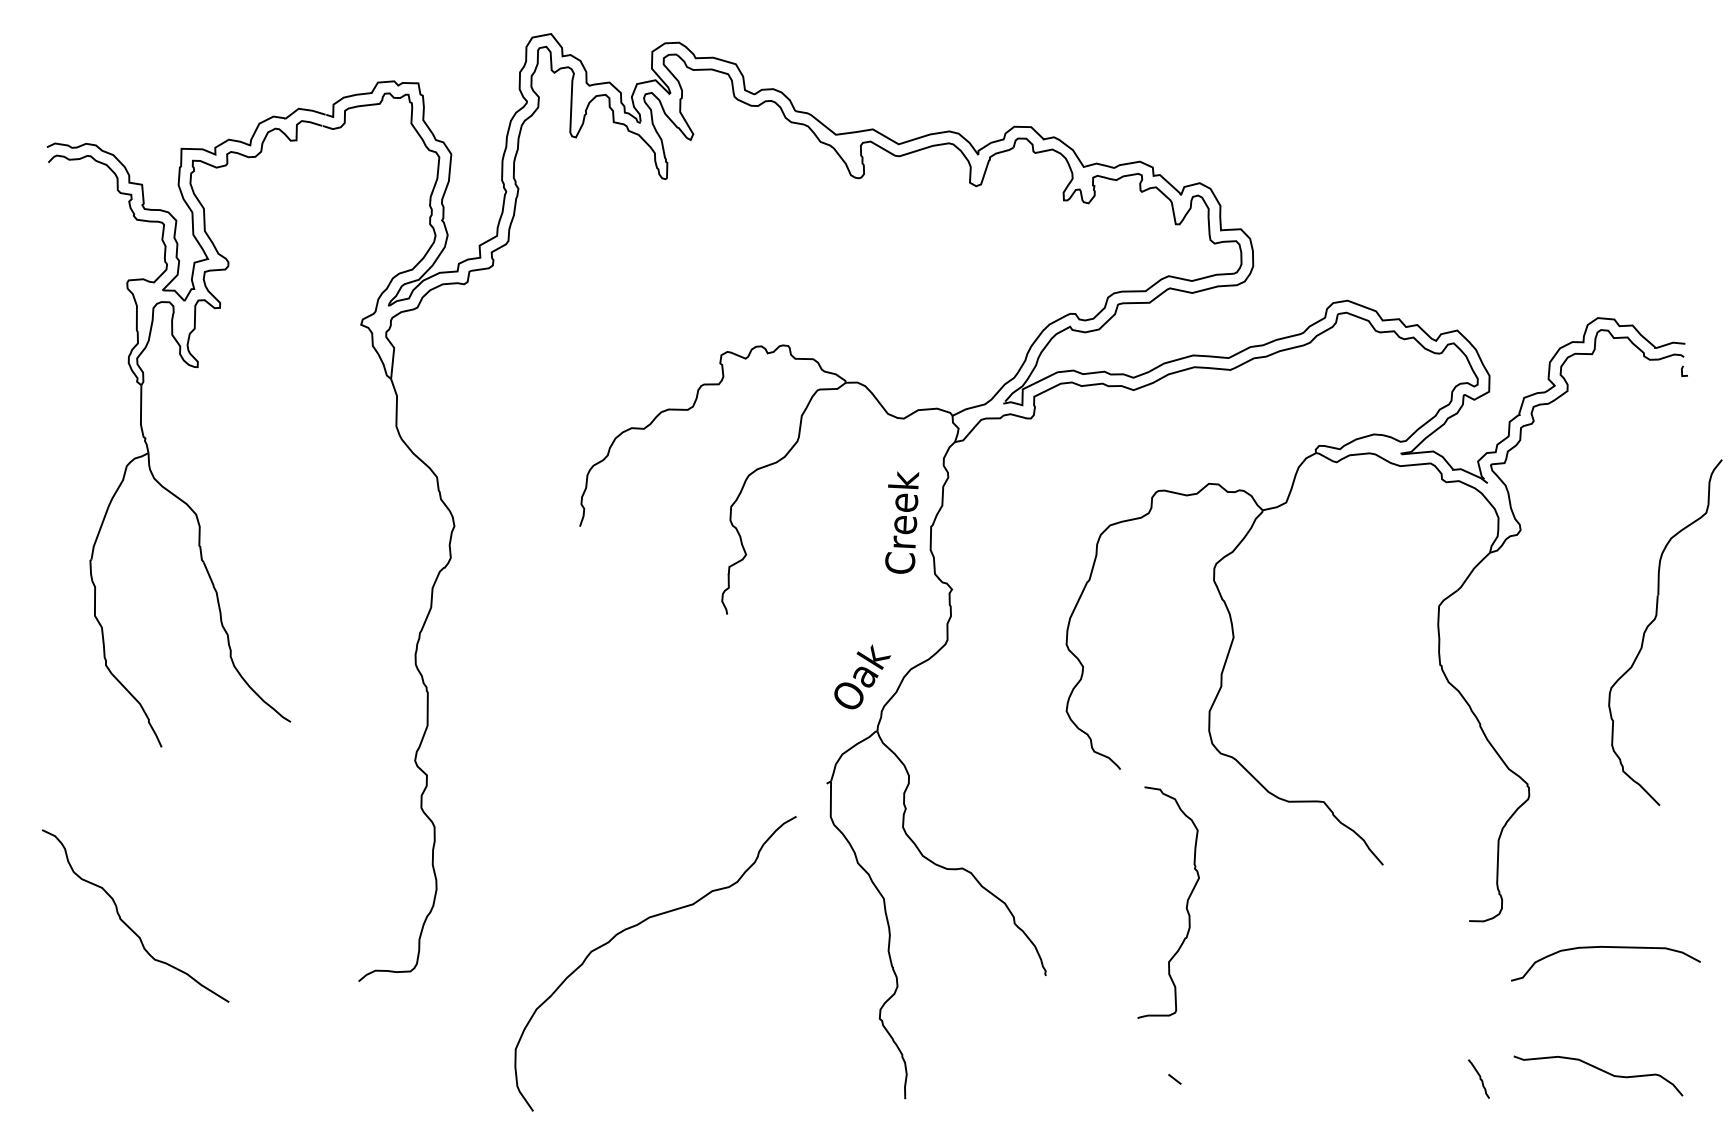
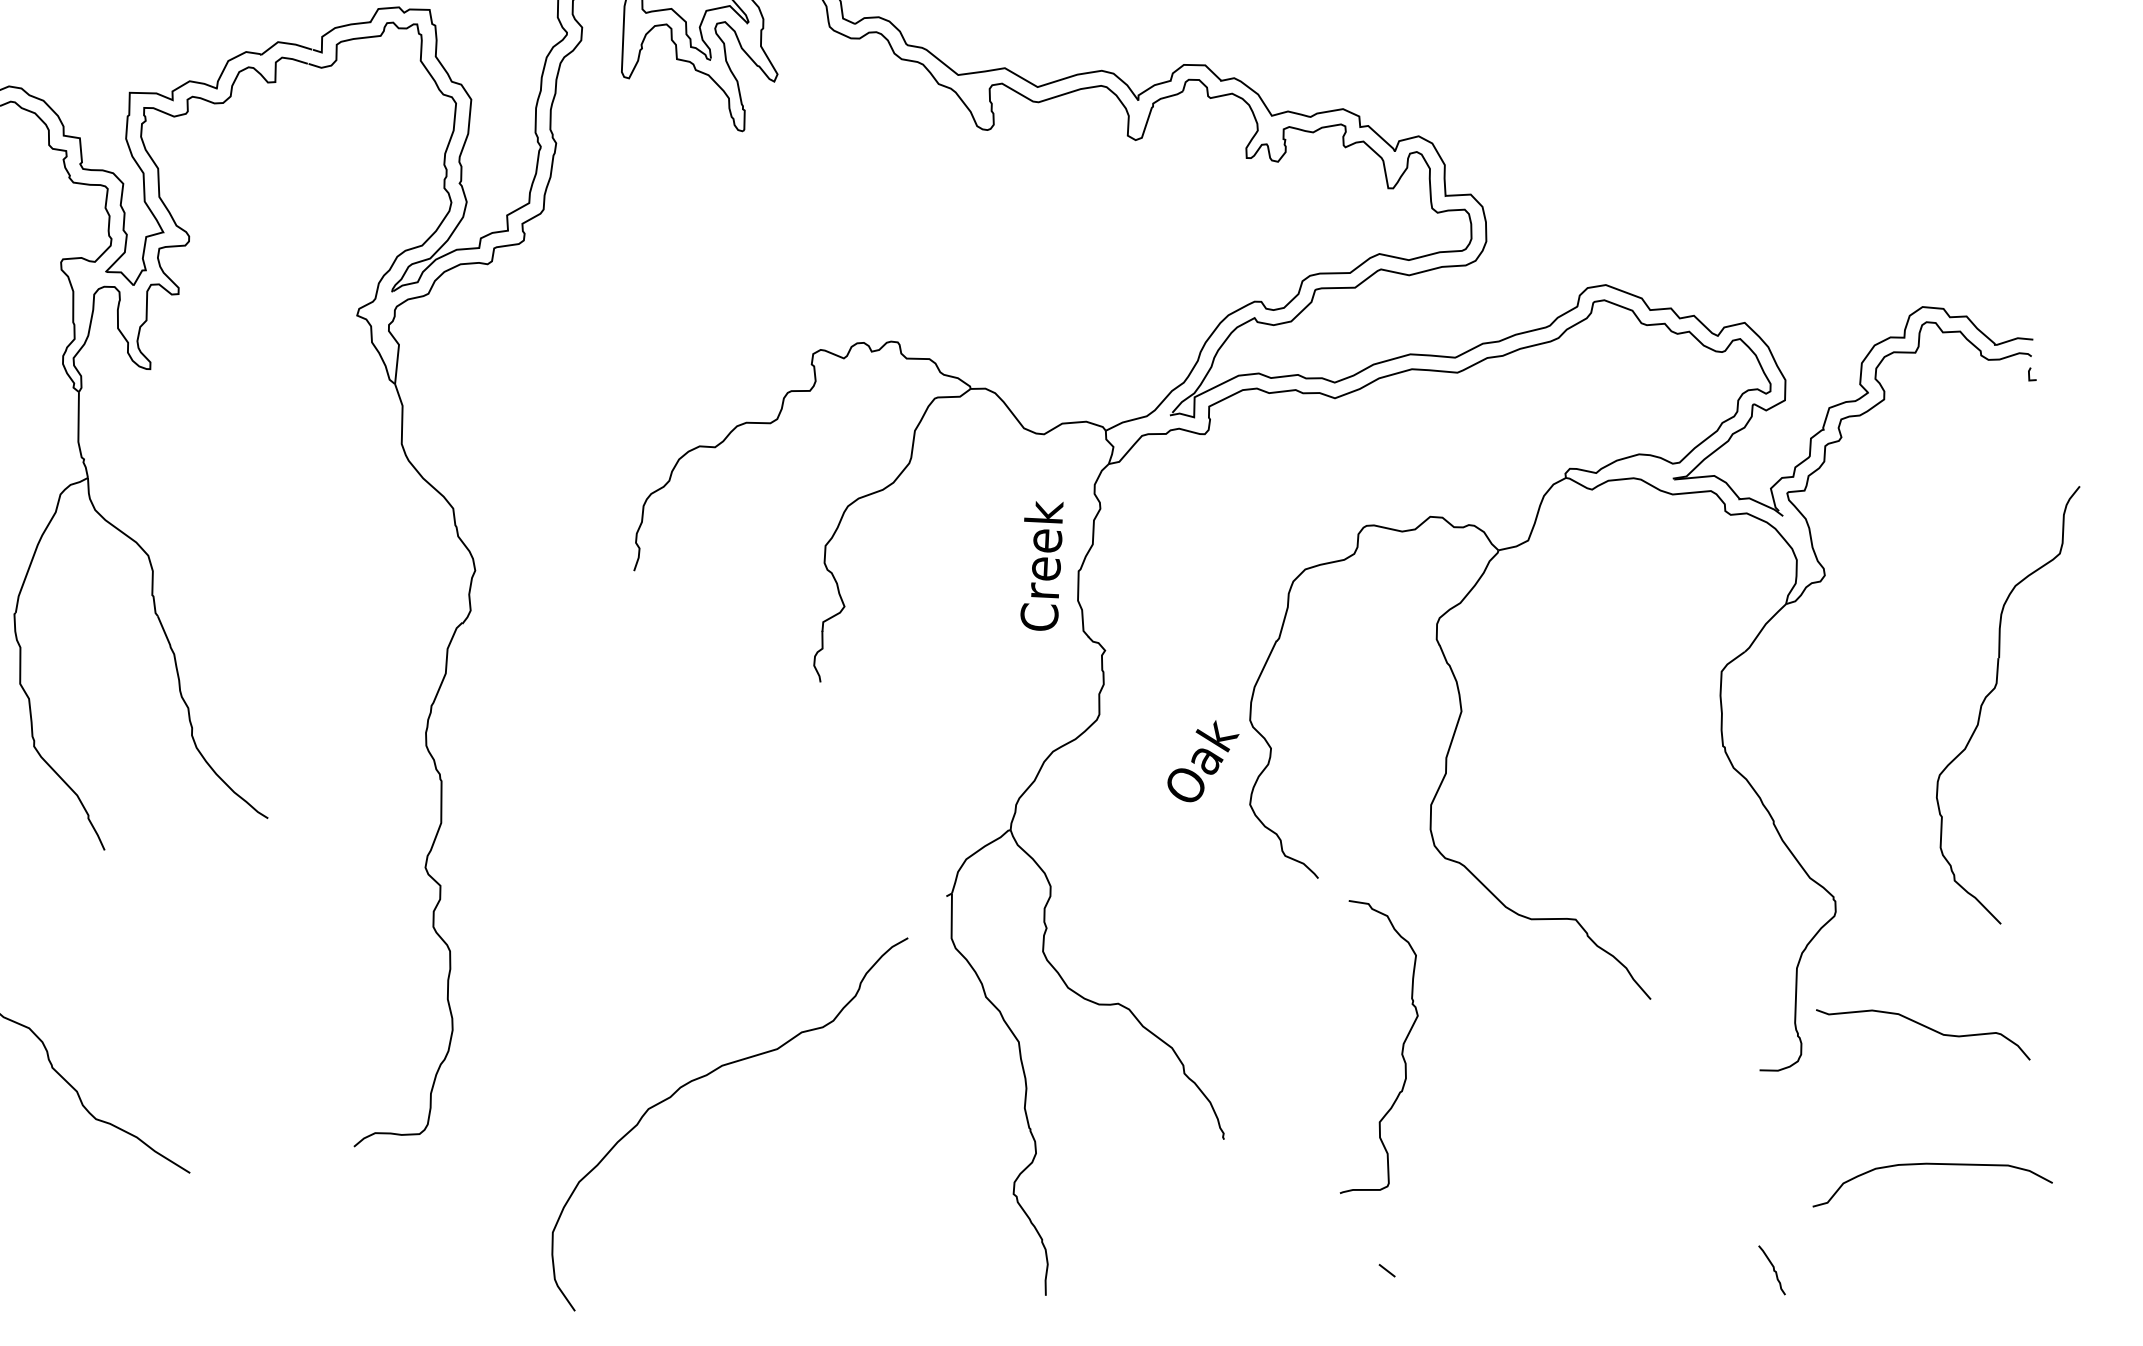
text: (862, 676) -> (1203, 760), moved
curve: (1605, 947) -> (1932, 1164), moved
curve: (1601, 1071) -> (1927, 1029), moved

